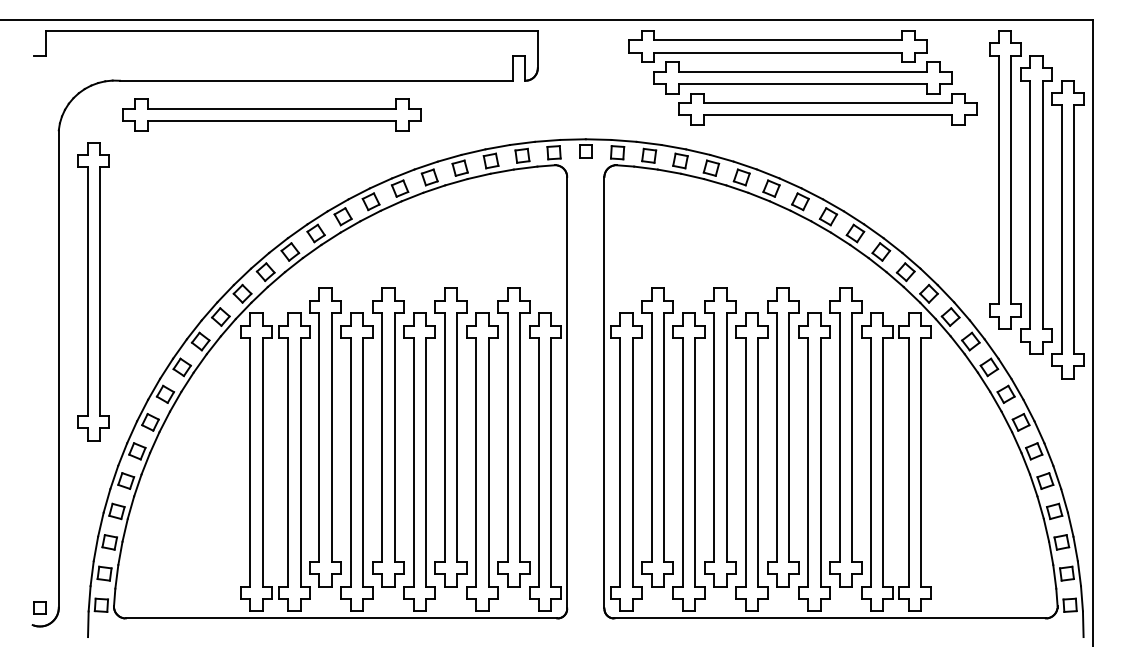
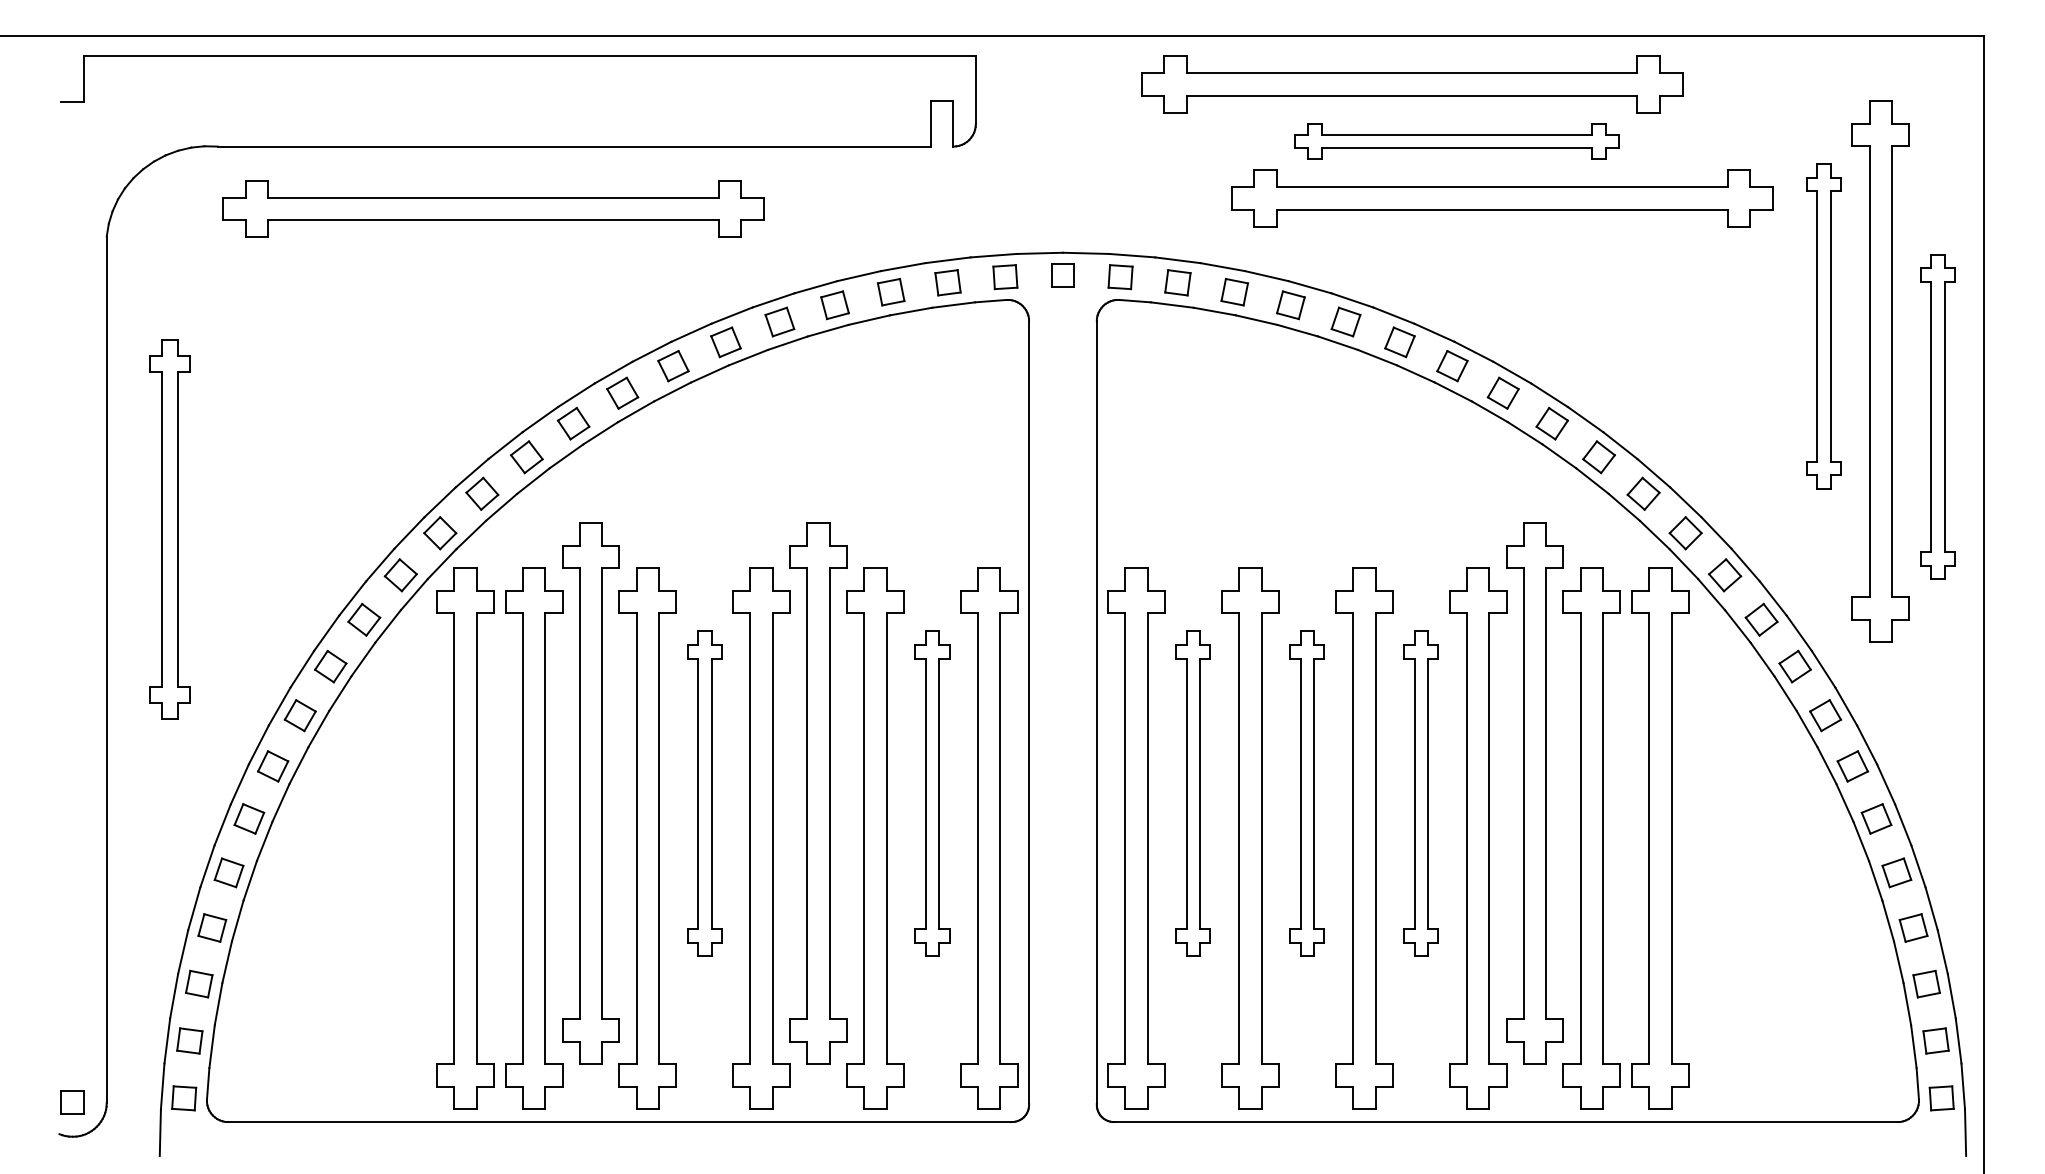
part: (802, 77) -> (1456, 140), size x0.6
part: (1005, 179) -> (1824, 325), size x0.6
part: (1067, 229) -> (1936, 416), size x0.6
part: (93, 291) -> (169, 528), size x0.7
part: (388, 437) -> (704, 793), size x0.6
part: (513, 437) -> (931, 793), size x0.6
part: (657, 437) -> (1193, 793), size x0.6
part: (720, 437) -> (1307, 793), size x0.6
part: (783, 437) -> (1421, 793), size x0.6

